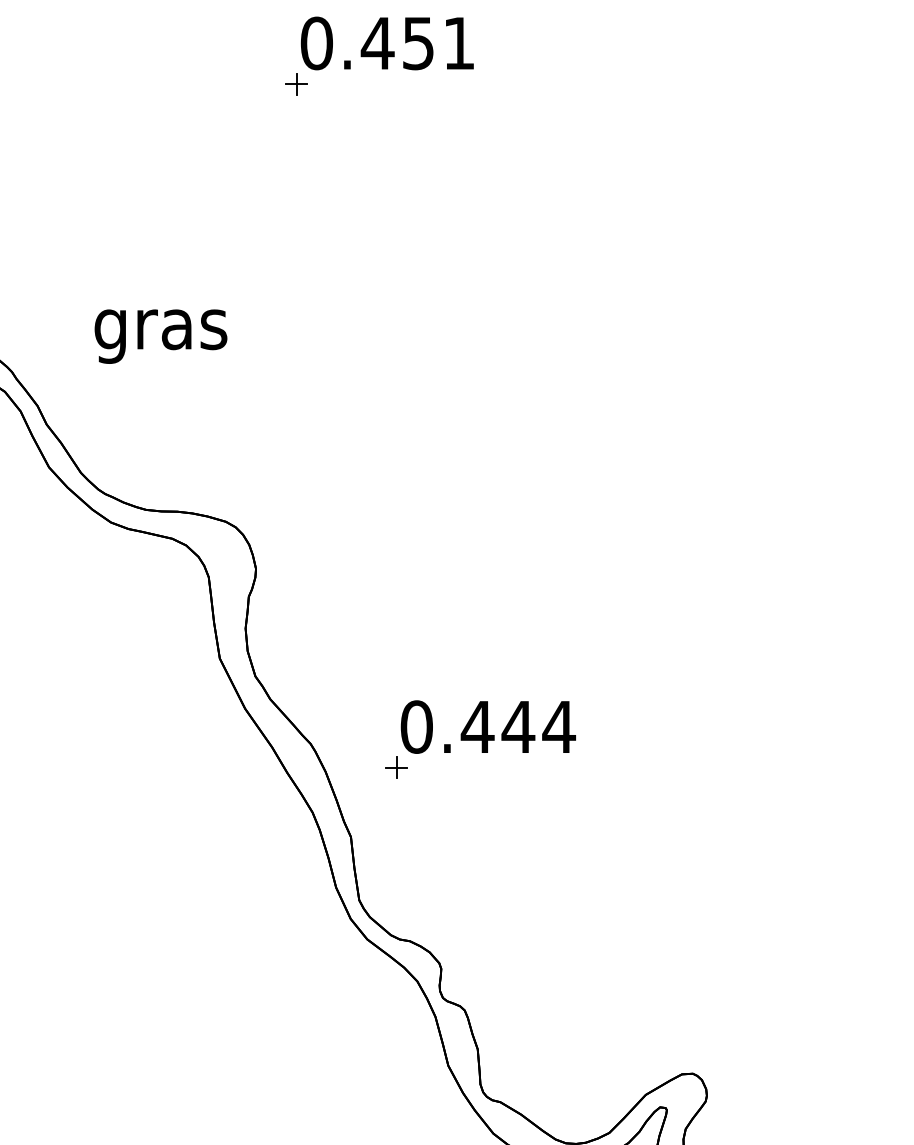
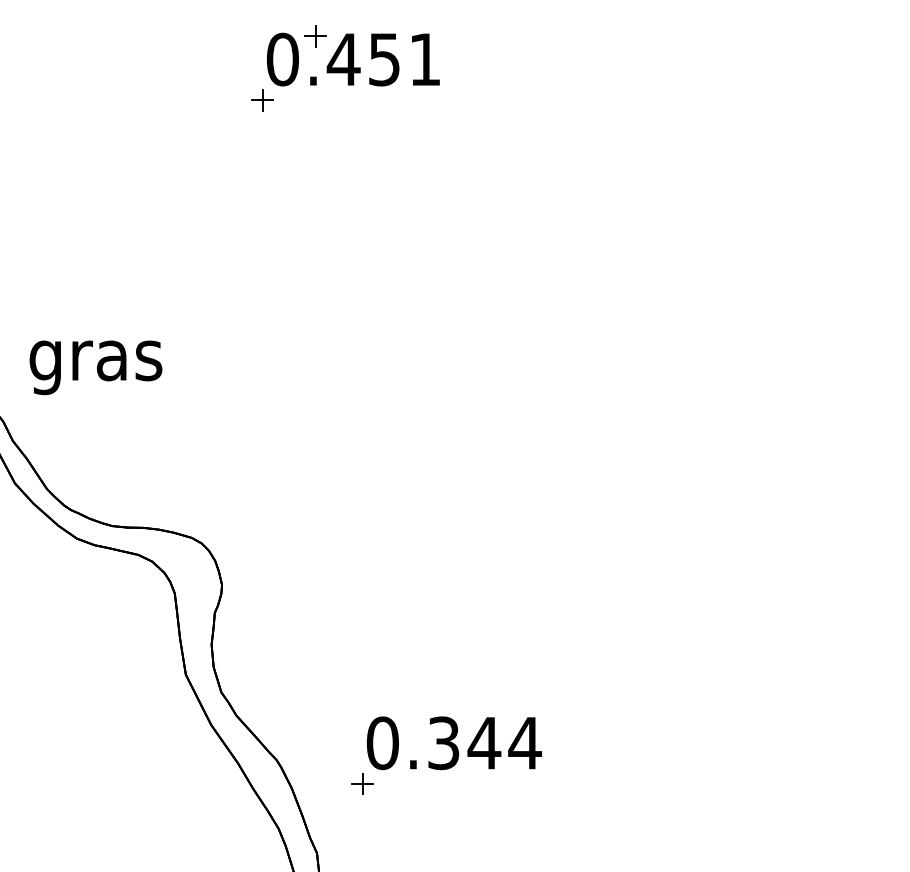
part: (349, 20) -> (315, 36), added
text: (160, 336) -> (95, 367), moved
text: (477, 726) -> (443, 742), 0.444 -> 0.344

